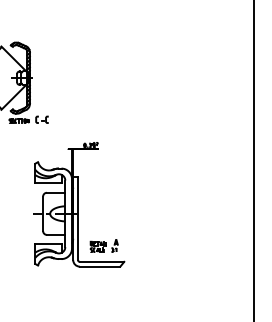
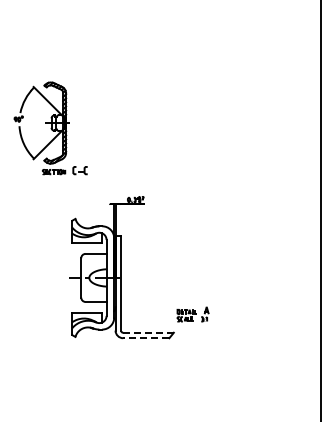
part: (103, 245) -> (192, 314), moved
line: (102, 261) -> (149, 332), solid -> dashed
line: (99, 266) -> (145, 338), solid -> dashed

